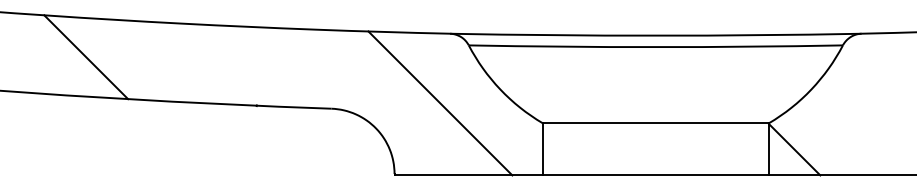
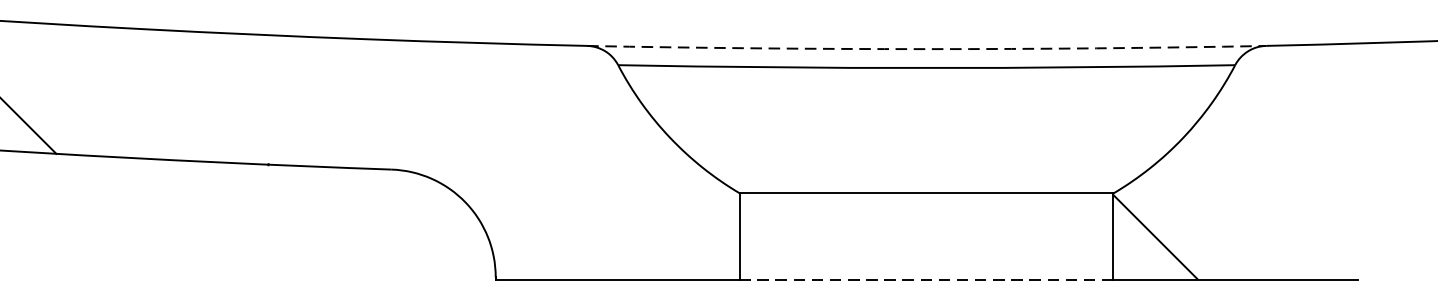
arc: (655, 35) -> (926, 48), solid -> dashed
line: (440, 103) -> (571, 160), removed
line: (655, 175) -> (926, 279), solid -> dashed

